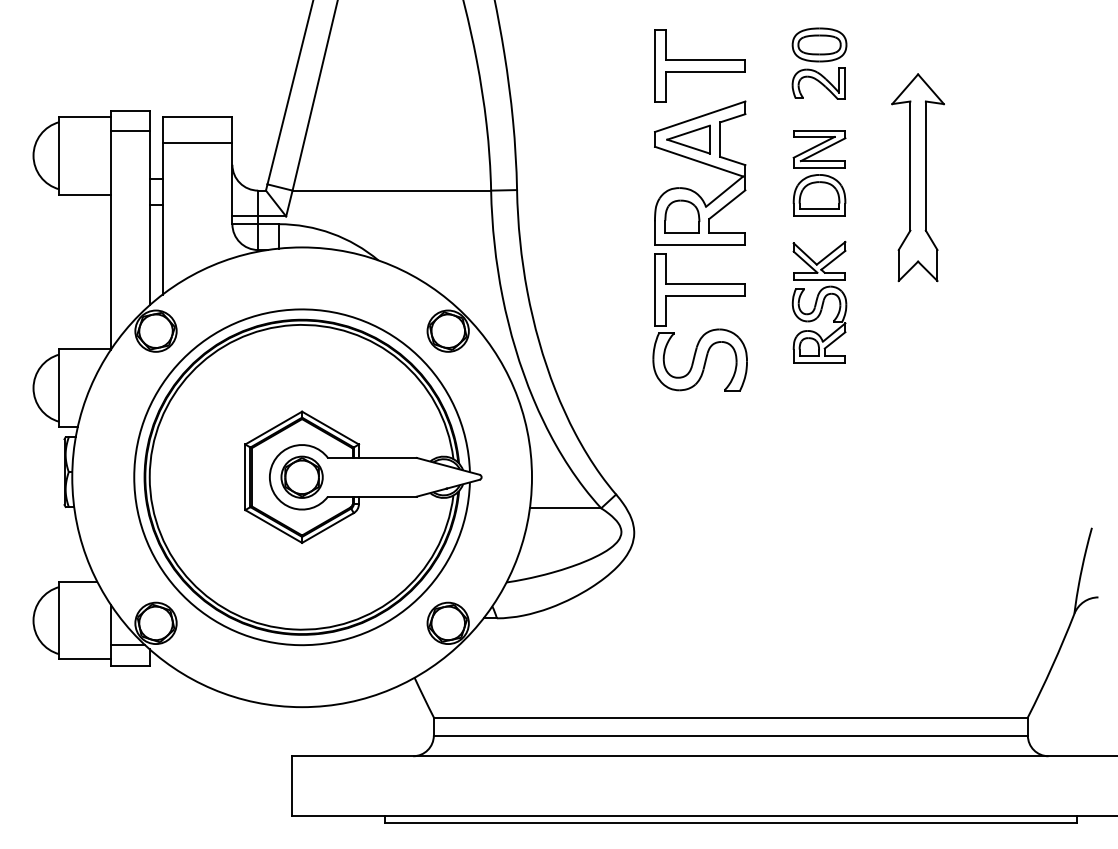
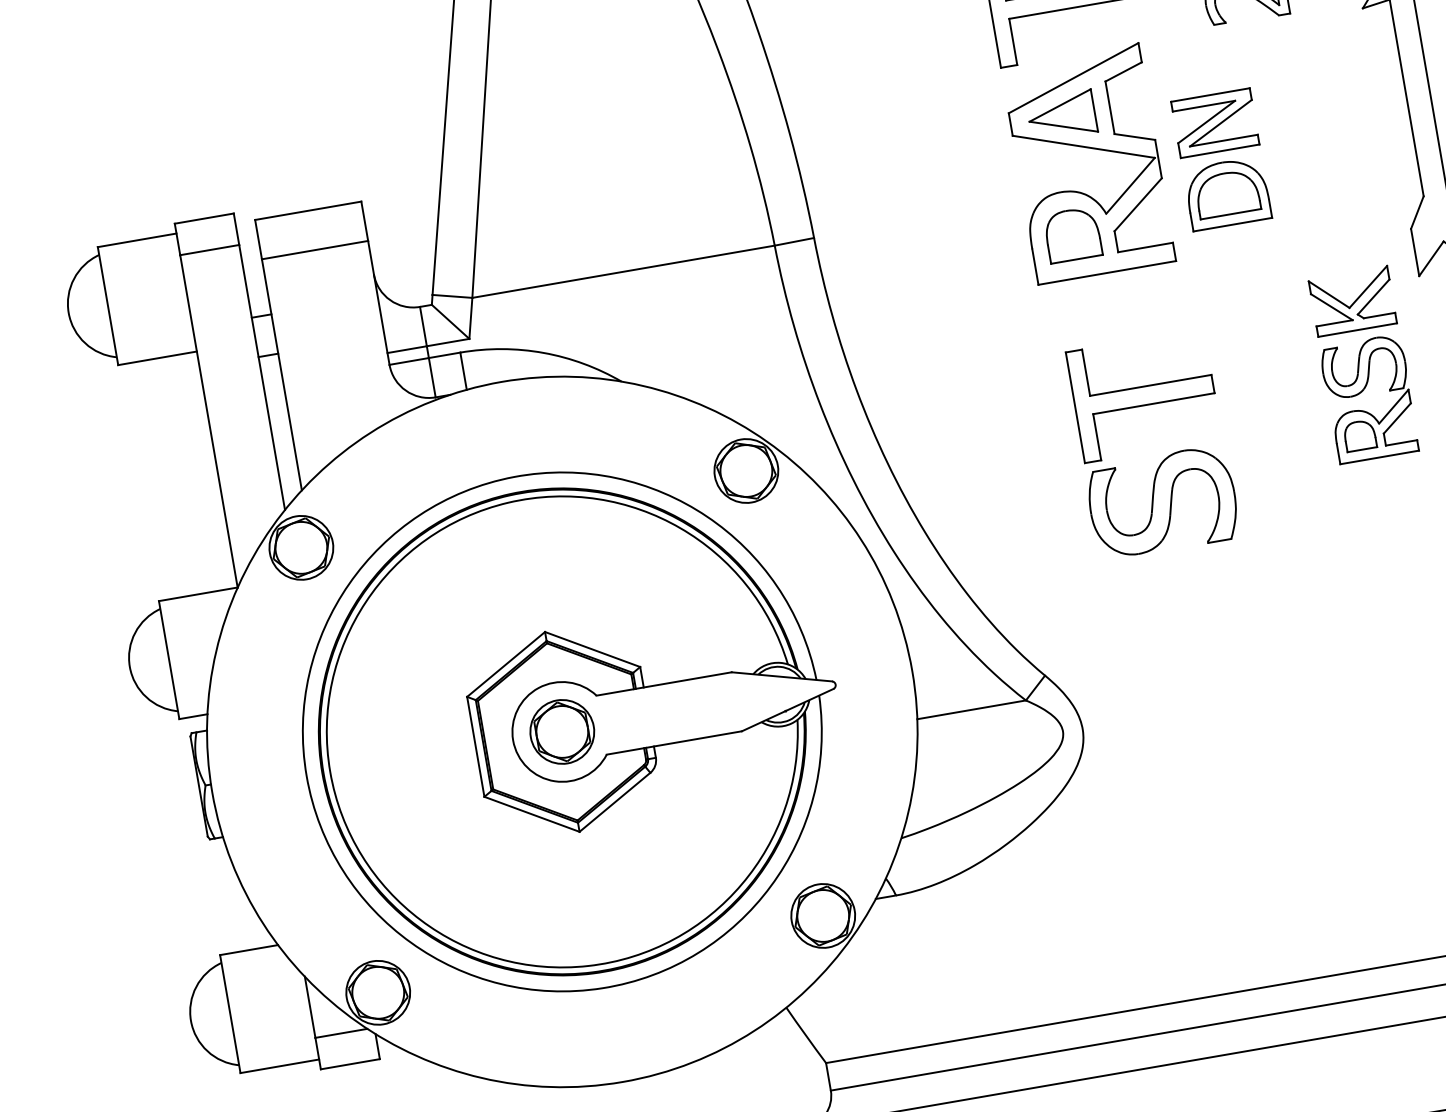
part: (819, 173) -> (1221, 160), moved
part: (819, 301) -> (1363, 363), moved
part: (705, 332) -> (1163, 459), moved

